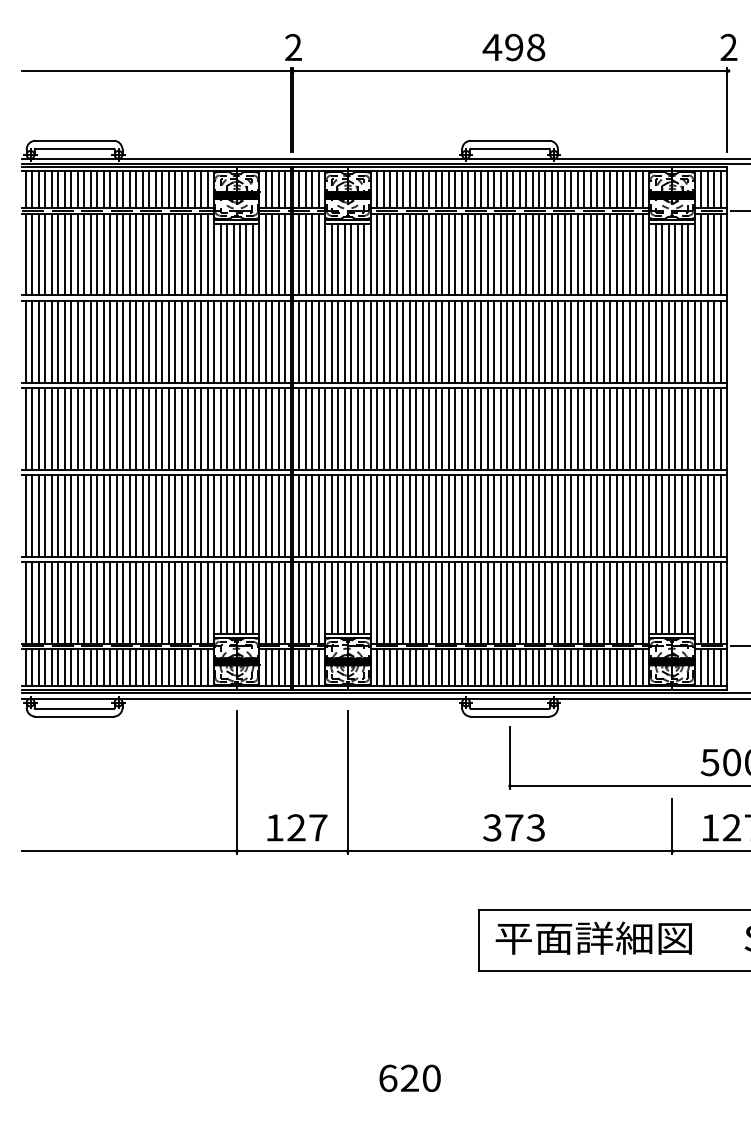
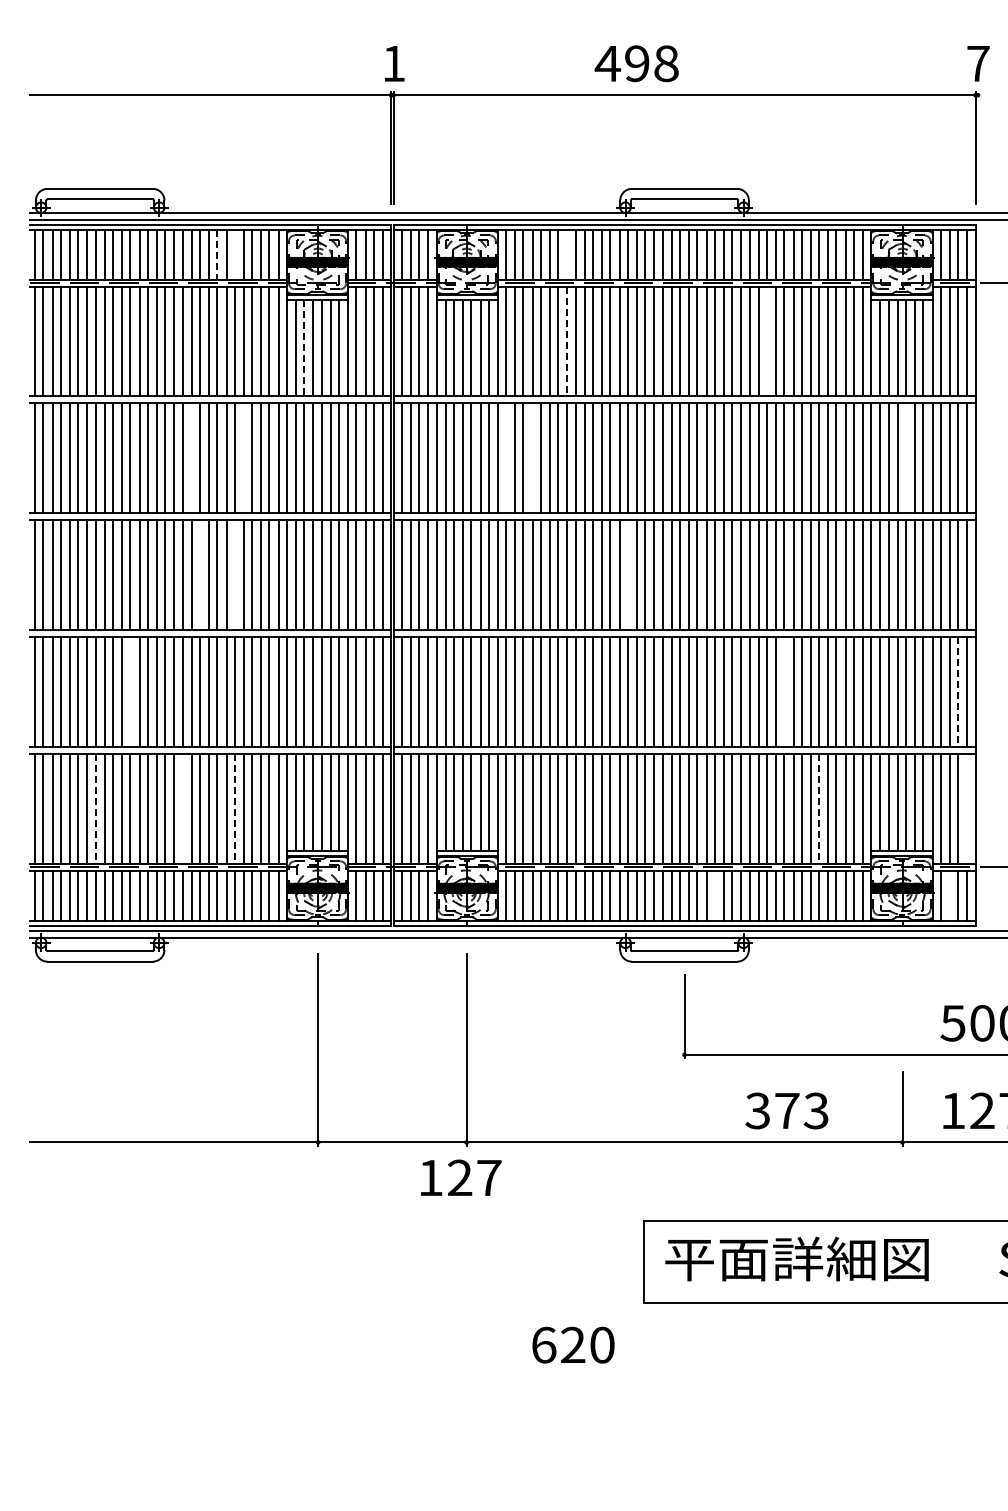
text: (293, 47) -> (393, 63), 2 -> 1
text: (513, 47) -> (636, 63), moved
text: (729, 47) -> (978, 63), 2 -> 7
line: (162, 189) -> (217, 254), solid -> dashed
line: (174, 189) -> (234, 254), removed
line: (422, 189) -> (567, 254), removed
line: (422, 254) -> (567, 341), solid -> dashed
line: (571, 254) -> (766, 341), removed
line: (226, 259) -> (304, 348), solid -> dashed
line: (142, 341) -> (191, 458), removed
line: (181, 341) -> (243, 458), removed
line: (377, 341) -> (506, 458), removed
line: (396, 341) -> (532, 458), removed
line: (675, 341) -> (906, 458), removed
line: (148, 428) -> (199, 575), removed
line: (174, 428) -> (234, 575), removed
line: (467, 428) -> (627, 575), removed
line: (97, 516) -> (130, 692), removed
line: (584, 516) -> (784, 692), removed
line: (714, 516) -> (958, 692), solid -> dashed
line: (135, 602) -> (182, 808), removed
line: (720, 602) -> (967, 808), removed
line: (71, 603) -> (95, 809), solid -> dashed
line: (174, 603) -> (234, 809), solid -> dashed
line: (610, 603) -> (819, 809), solid -> dashed
line: (532, 667) -> (714, 895), removed
line: (708, 667) -> (950, 895), removed
text: (297, 827) -> (461, 1177), moved
text: (513, 827) -> (786, 1110), moved
text: (410, 1077) -> (573, 1344), moved

